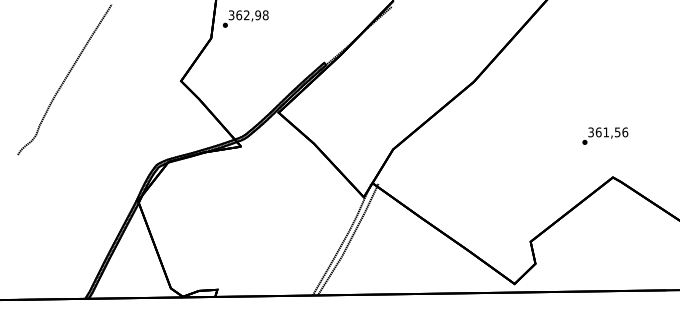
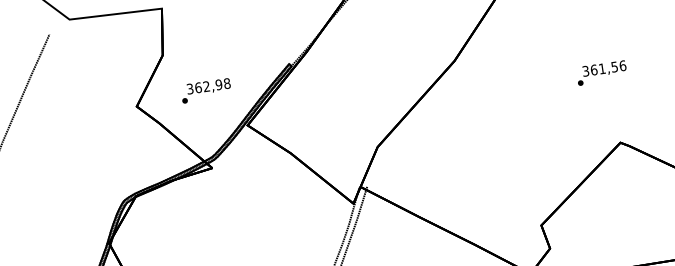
text: (245, 18) -> (205, 90), moved
text: (605, 135) -> (601, 72), moved

